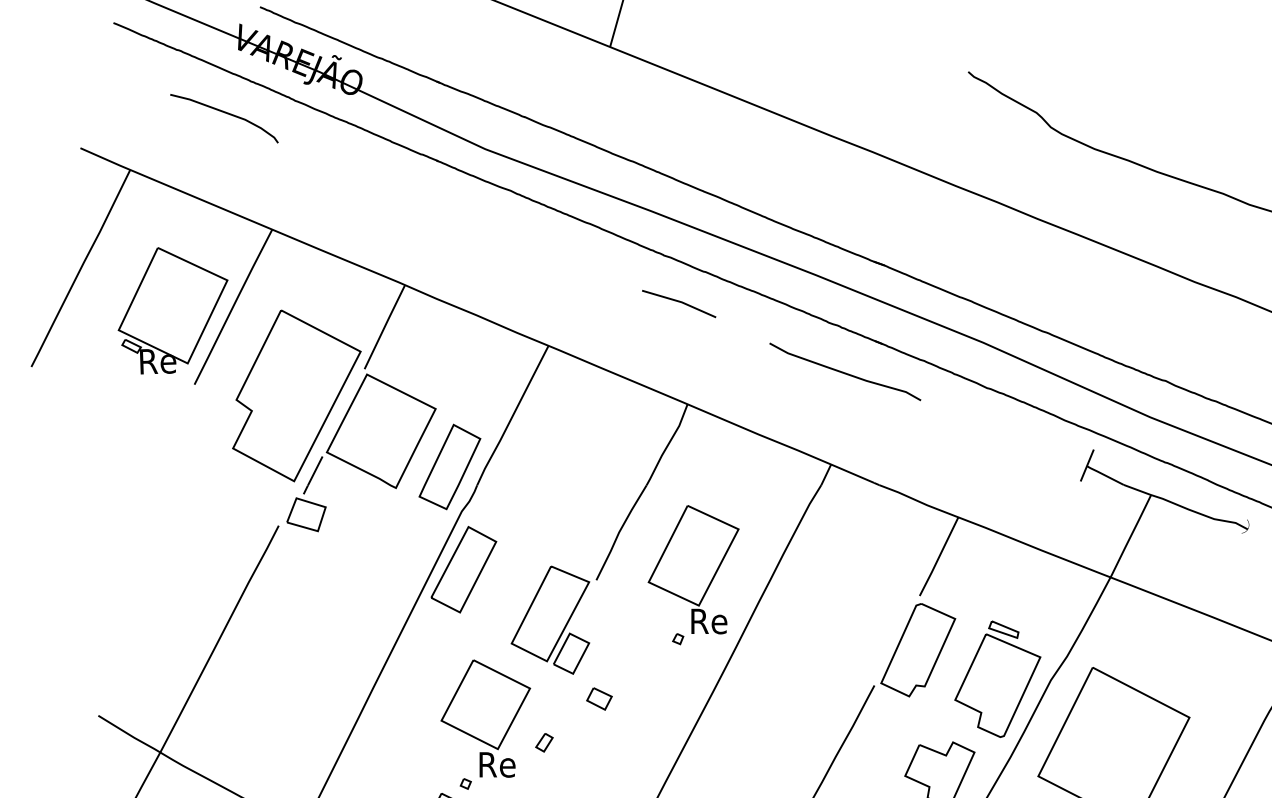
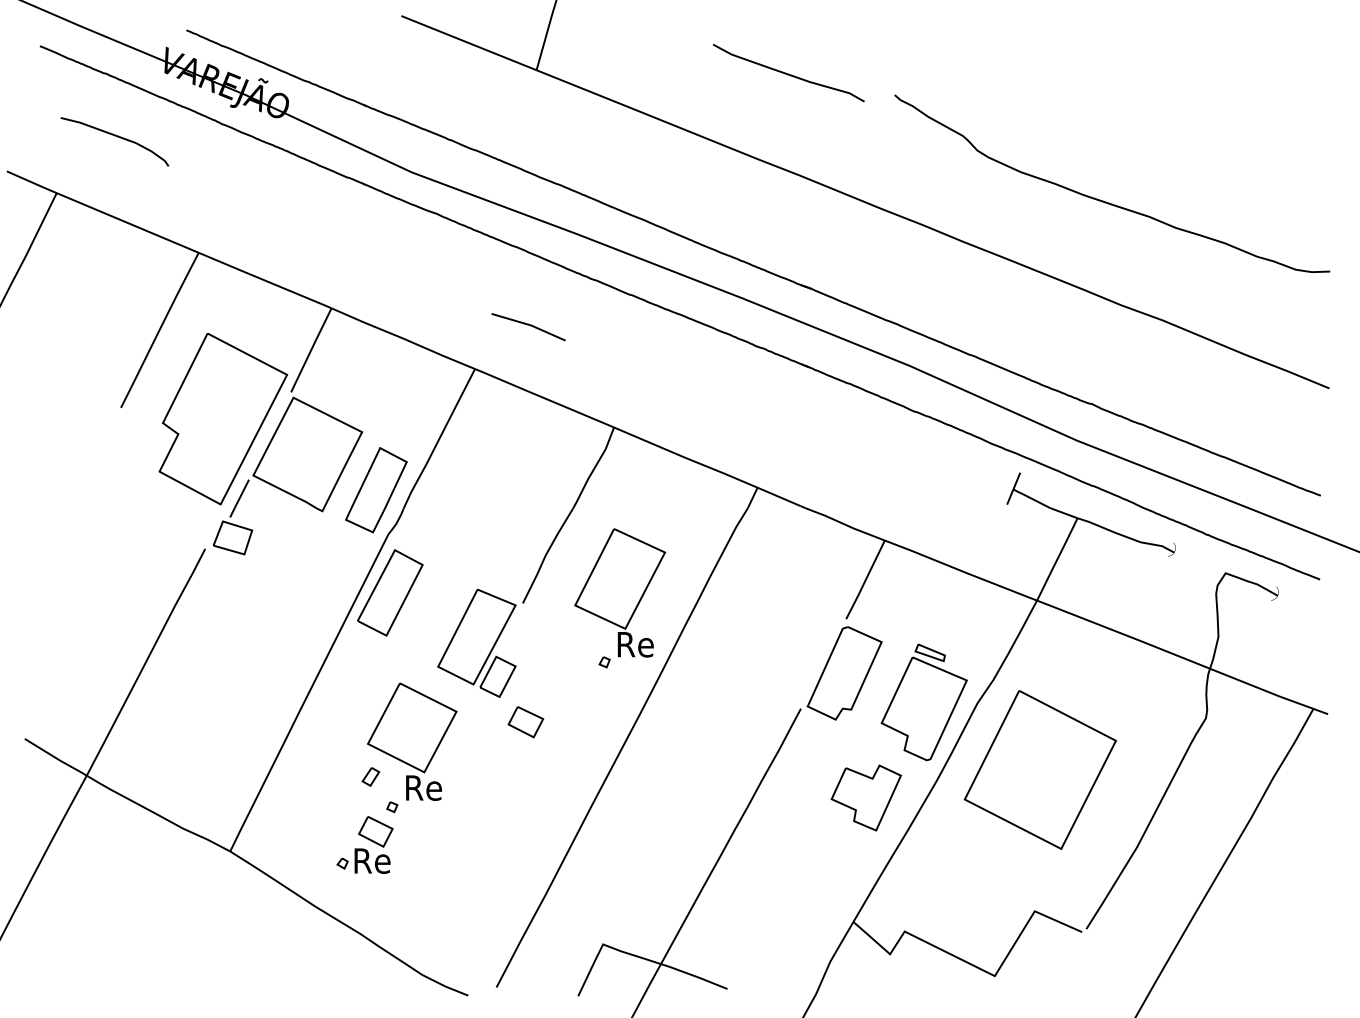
curve: (224, 113) -> (114, 136), moved
line: (679, 302) -> (528, 325), moved
part: (173, 310) -> (99, 333), removed
curve: (845, 372) -> (788, 73), moved
part: (599, 698) -> (525, 721), size x1.4
part: (544, 742) -> (370, 776), moved

